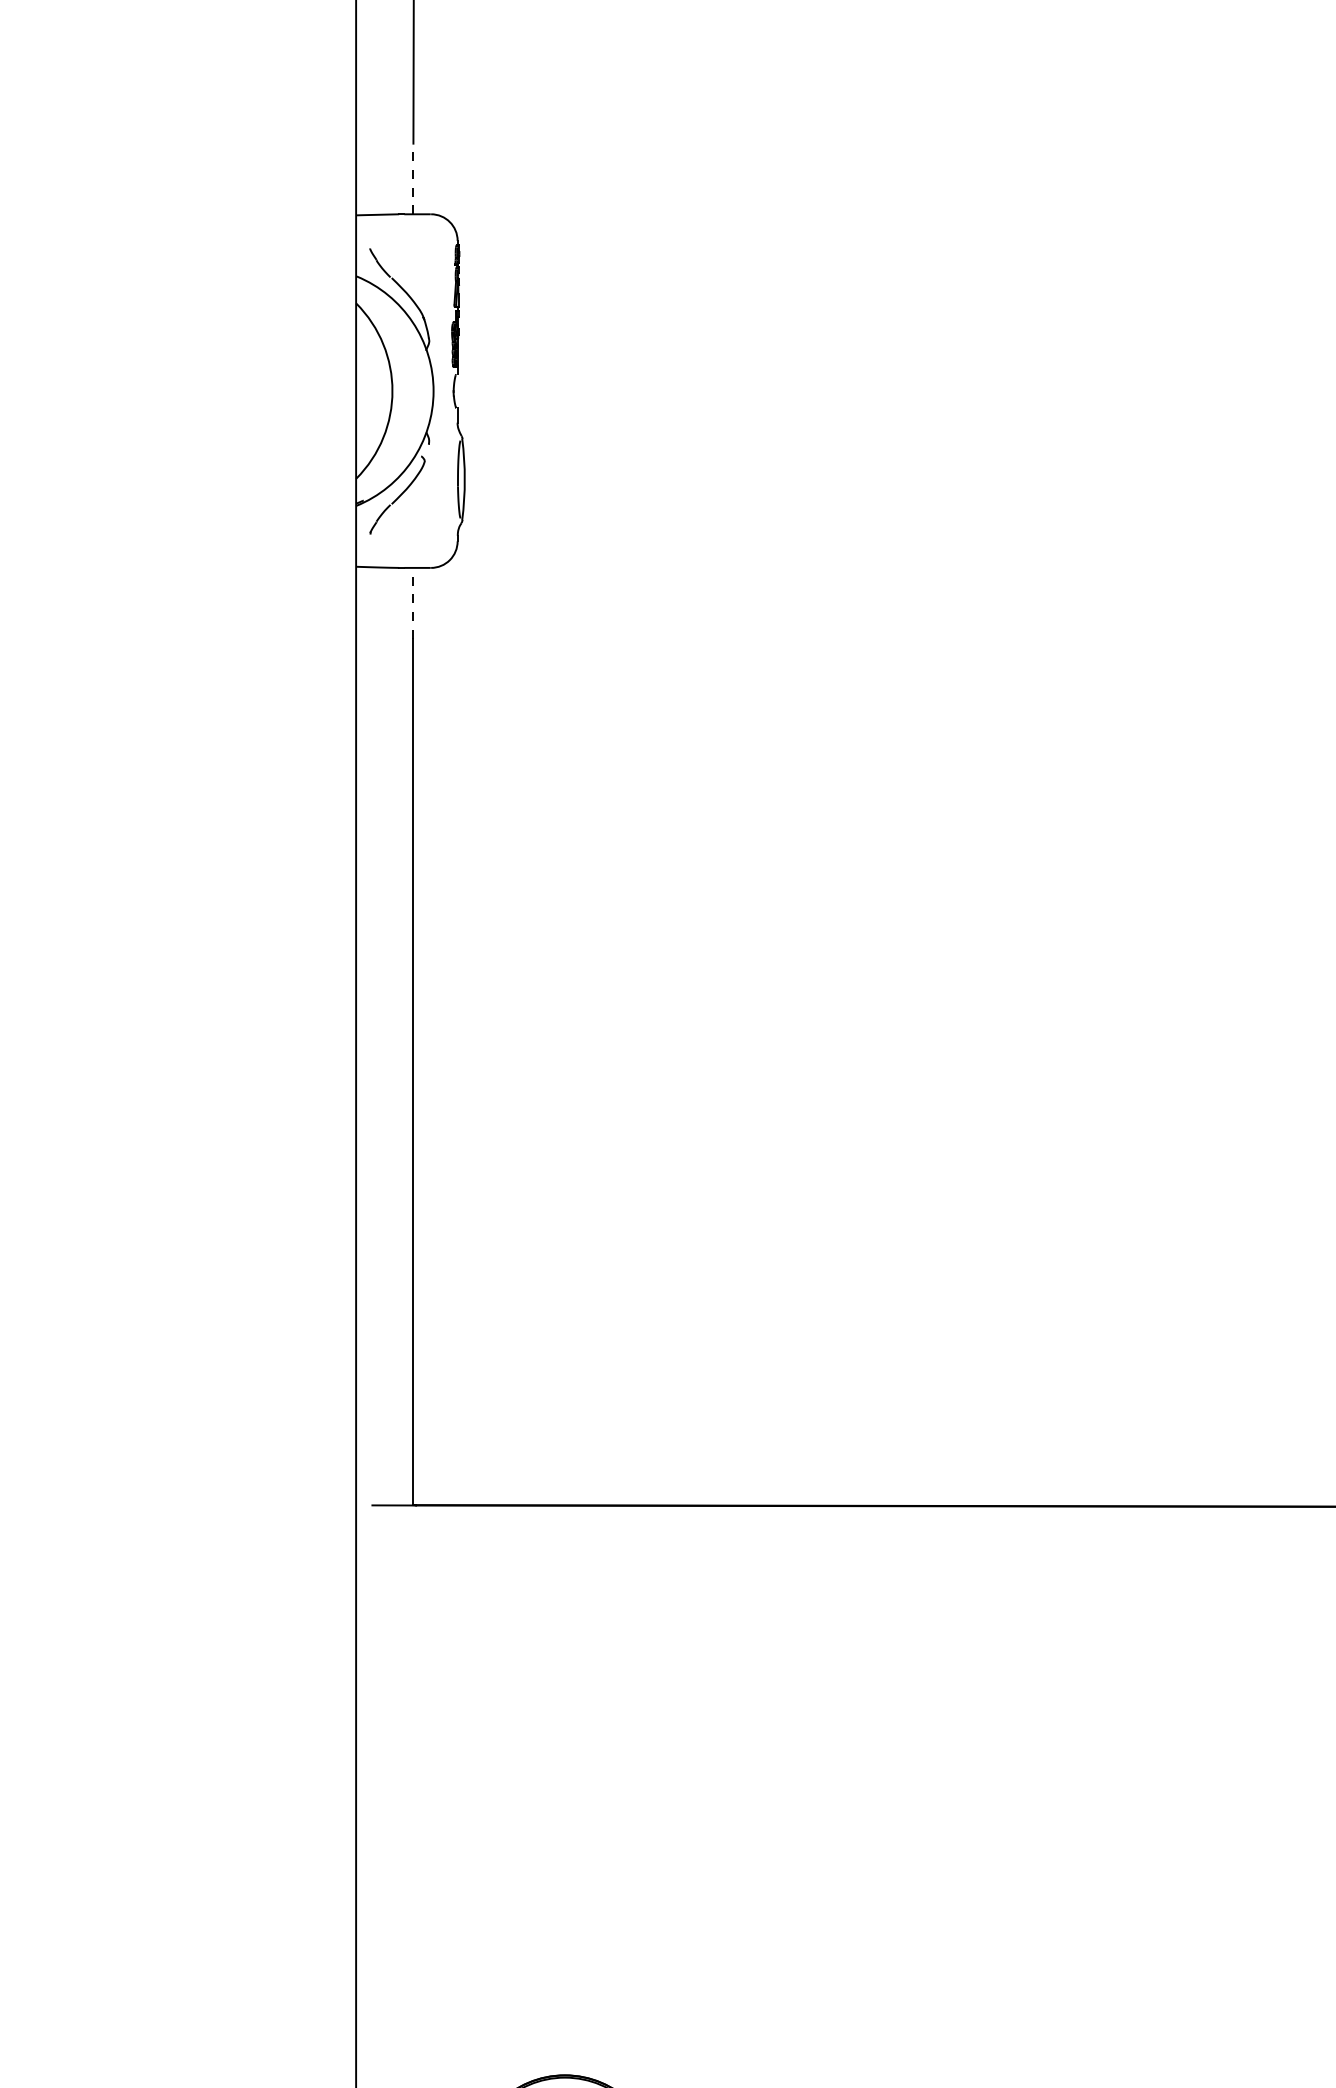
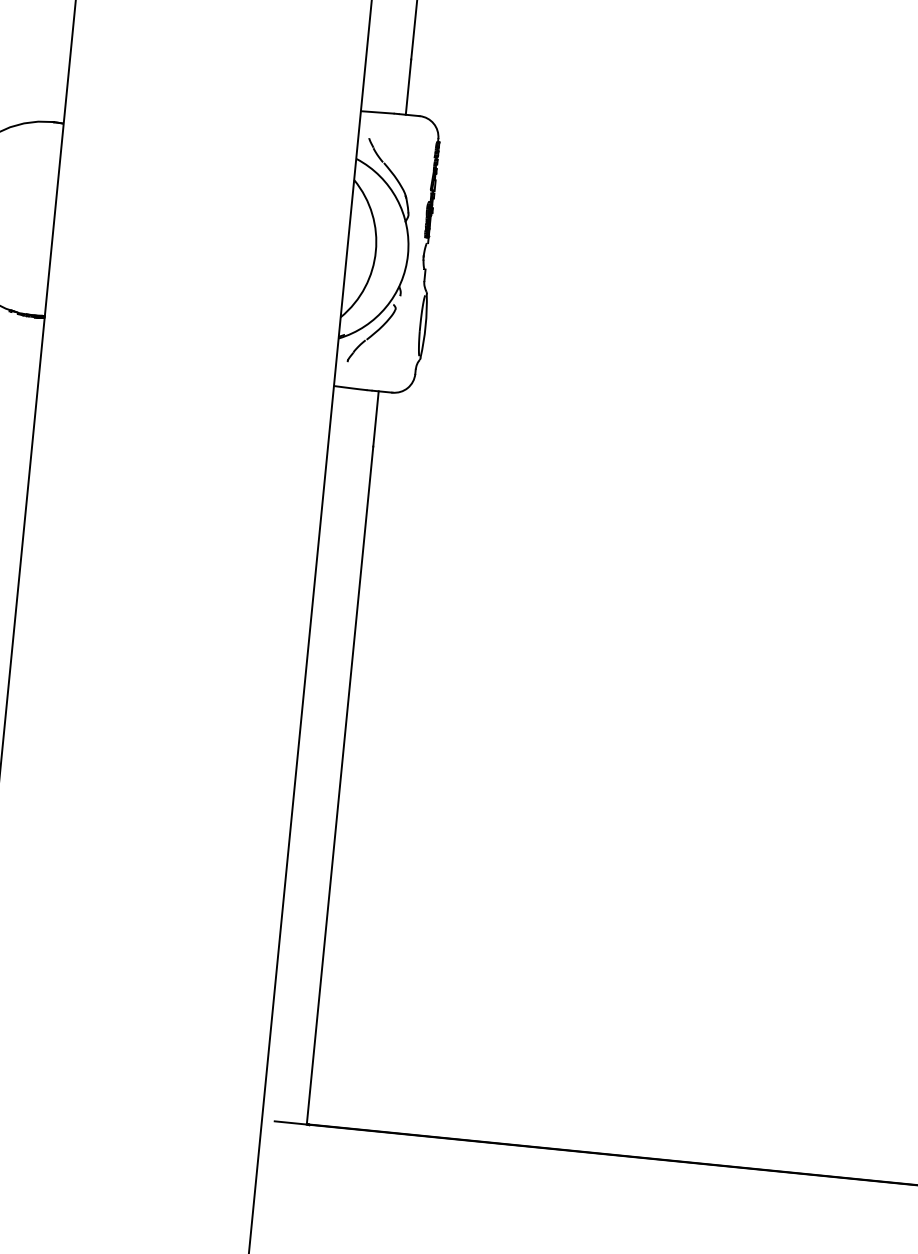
line: (413, 178) -> (408, 86), dashed -> solid
line: (413, 602) -> (376, 418), dashed -> solid

